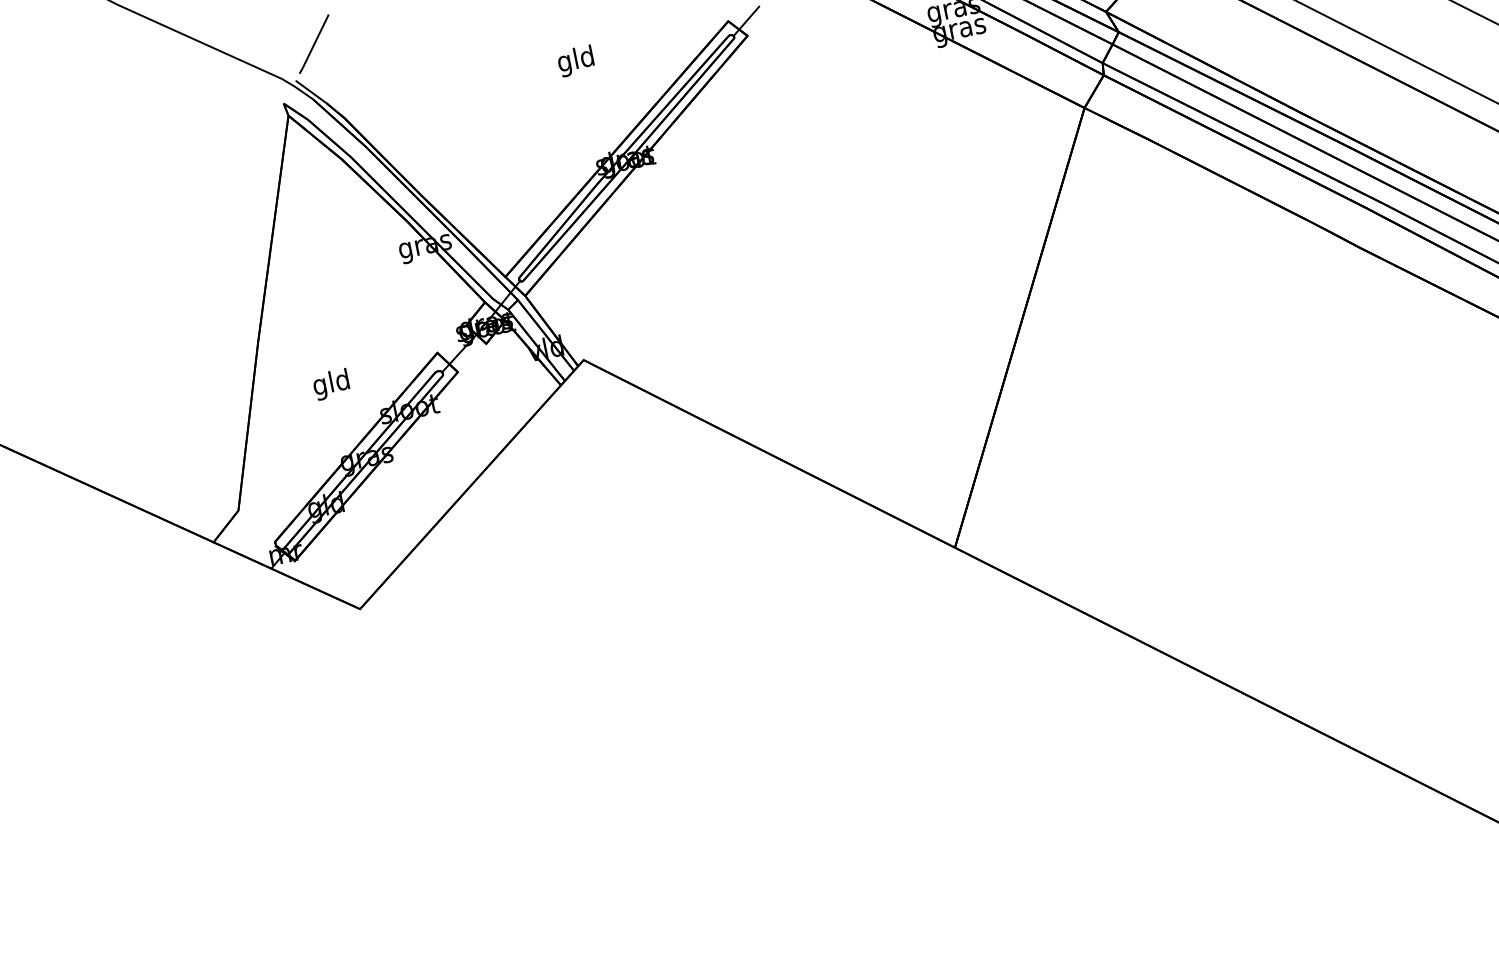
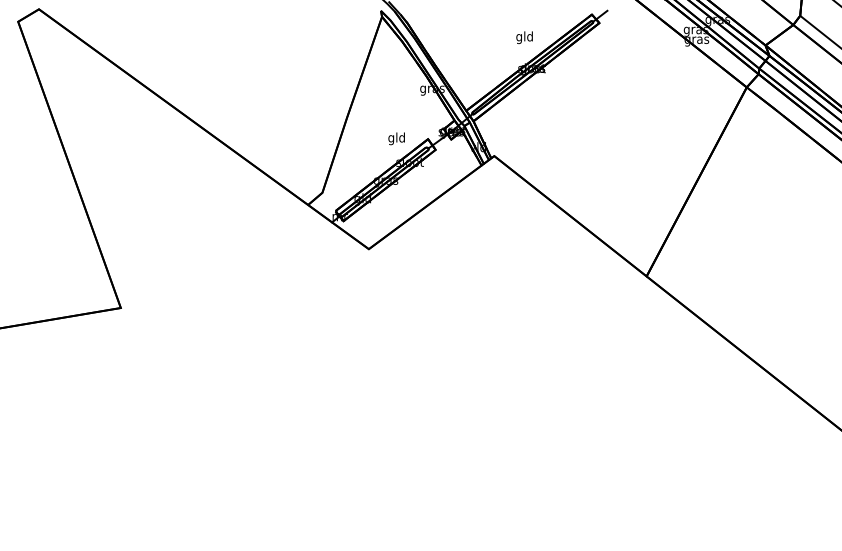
text: (575, 60) -> (524, 37), moved
text: (330, 383) -> (396, 138), moved

